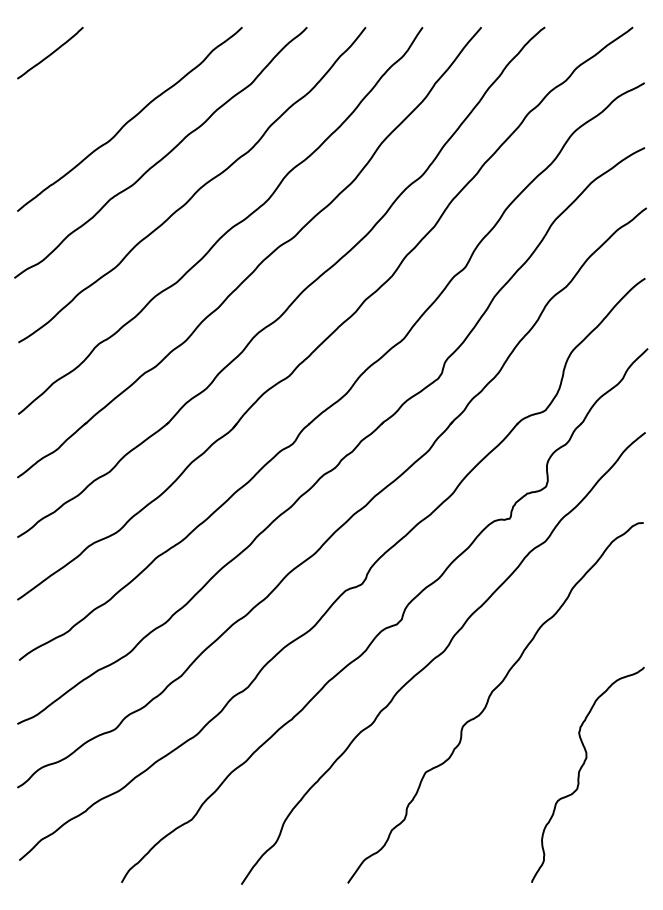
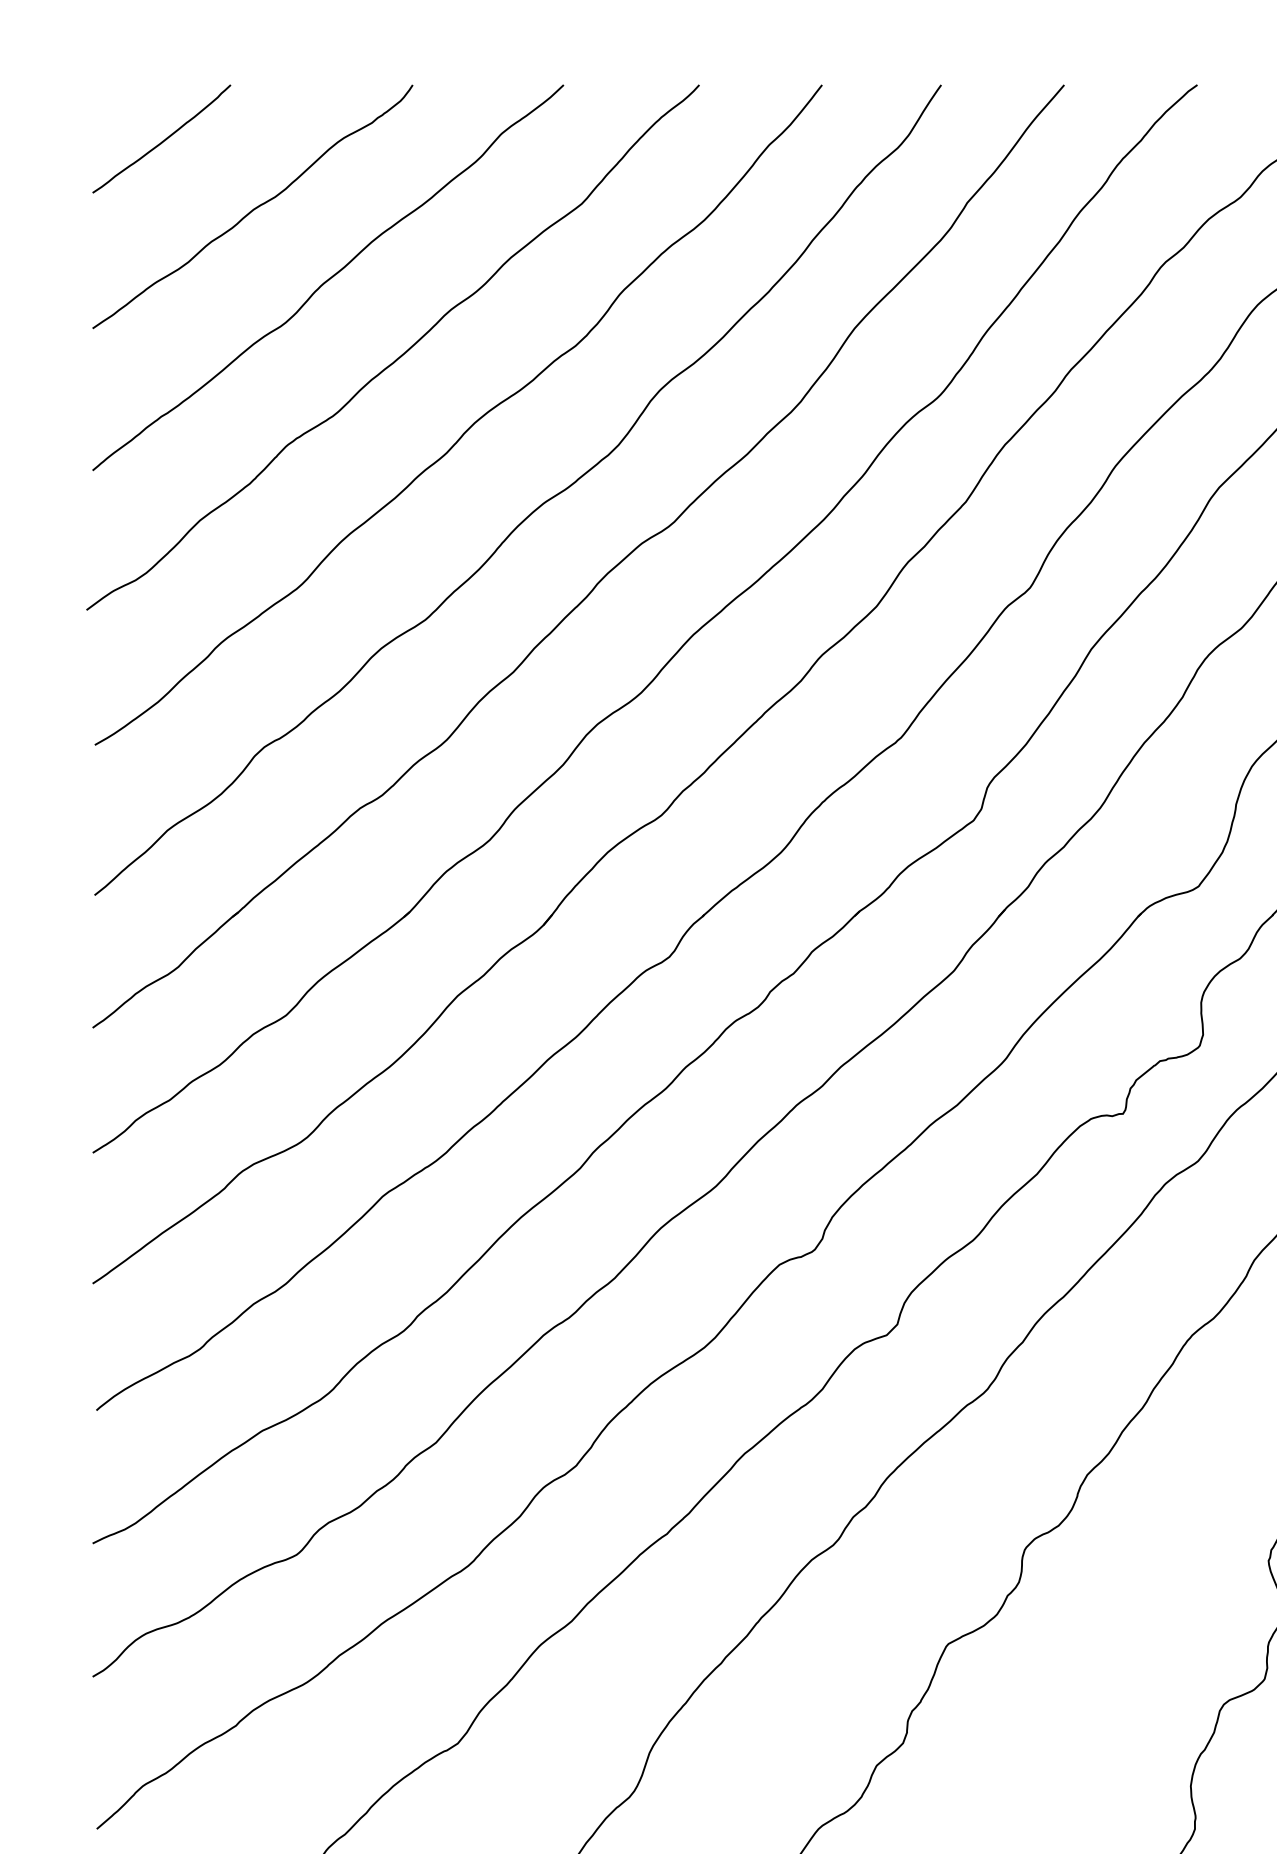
curve: (94, 85) -> (254, 206), added

